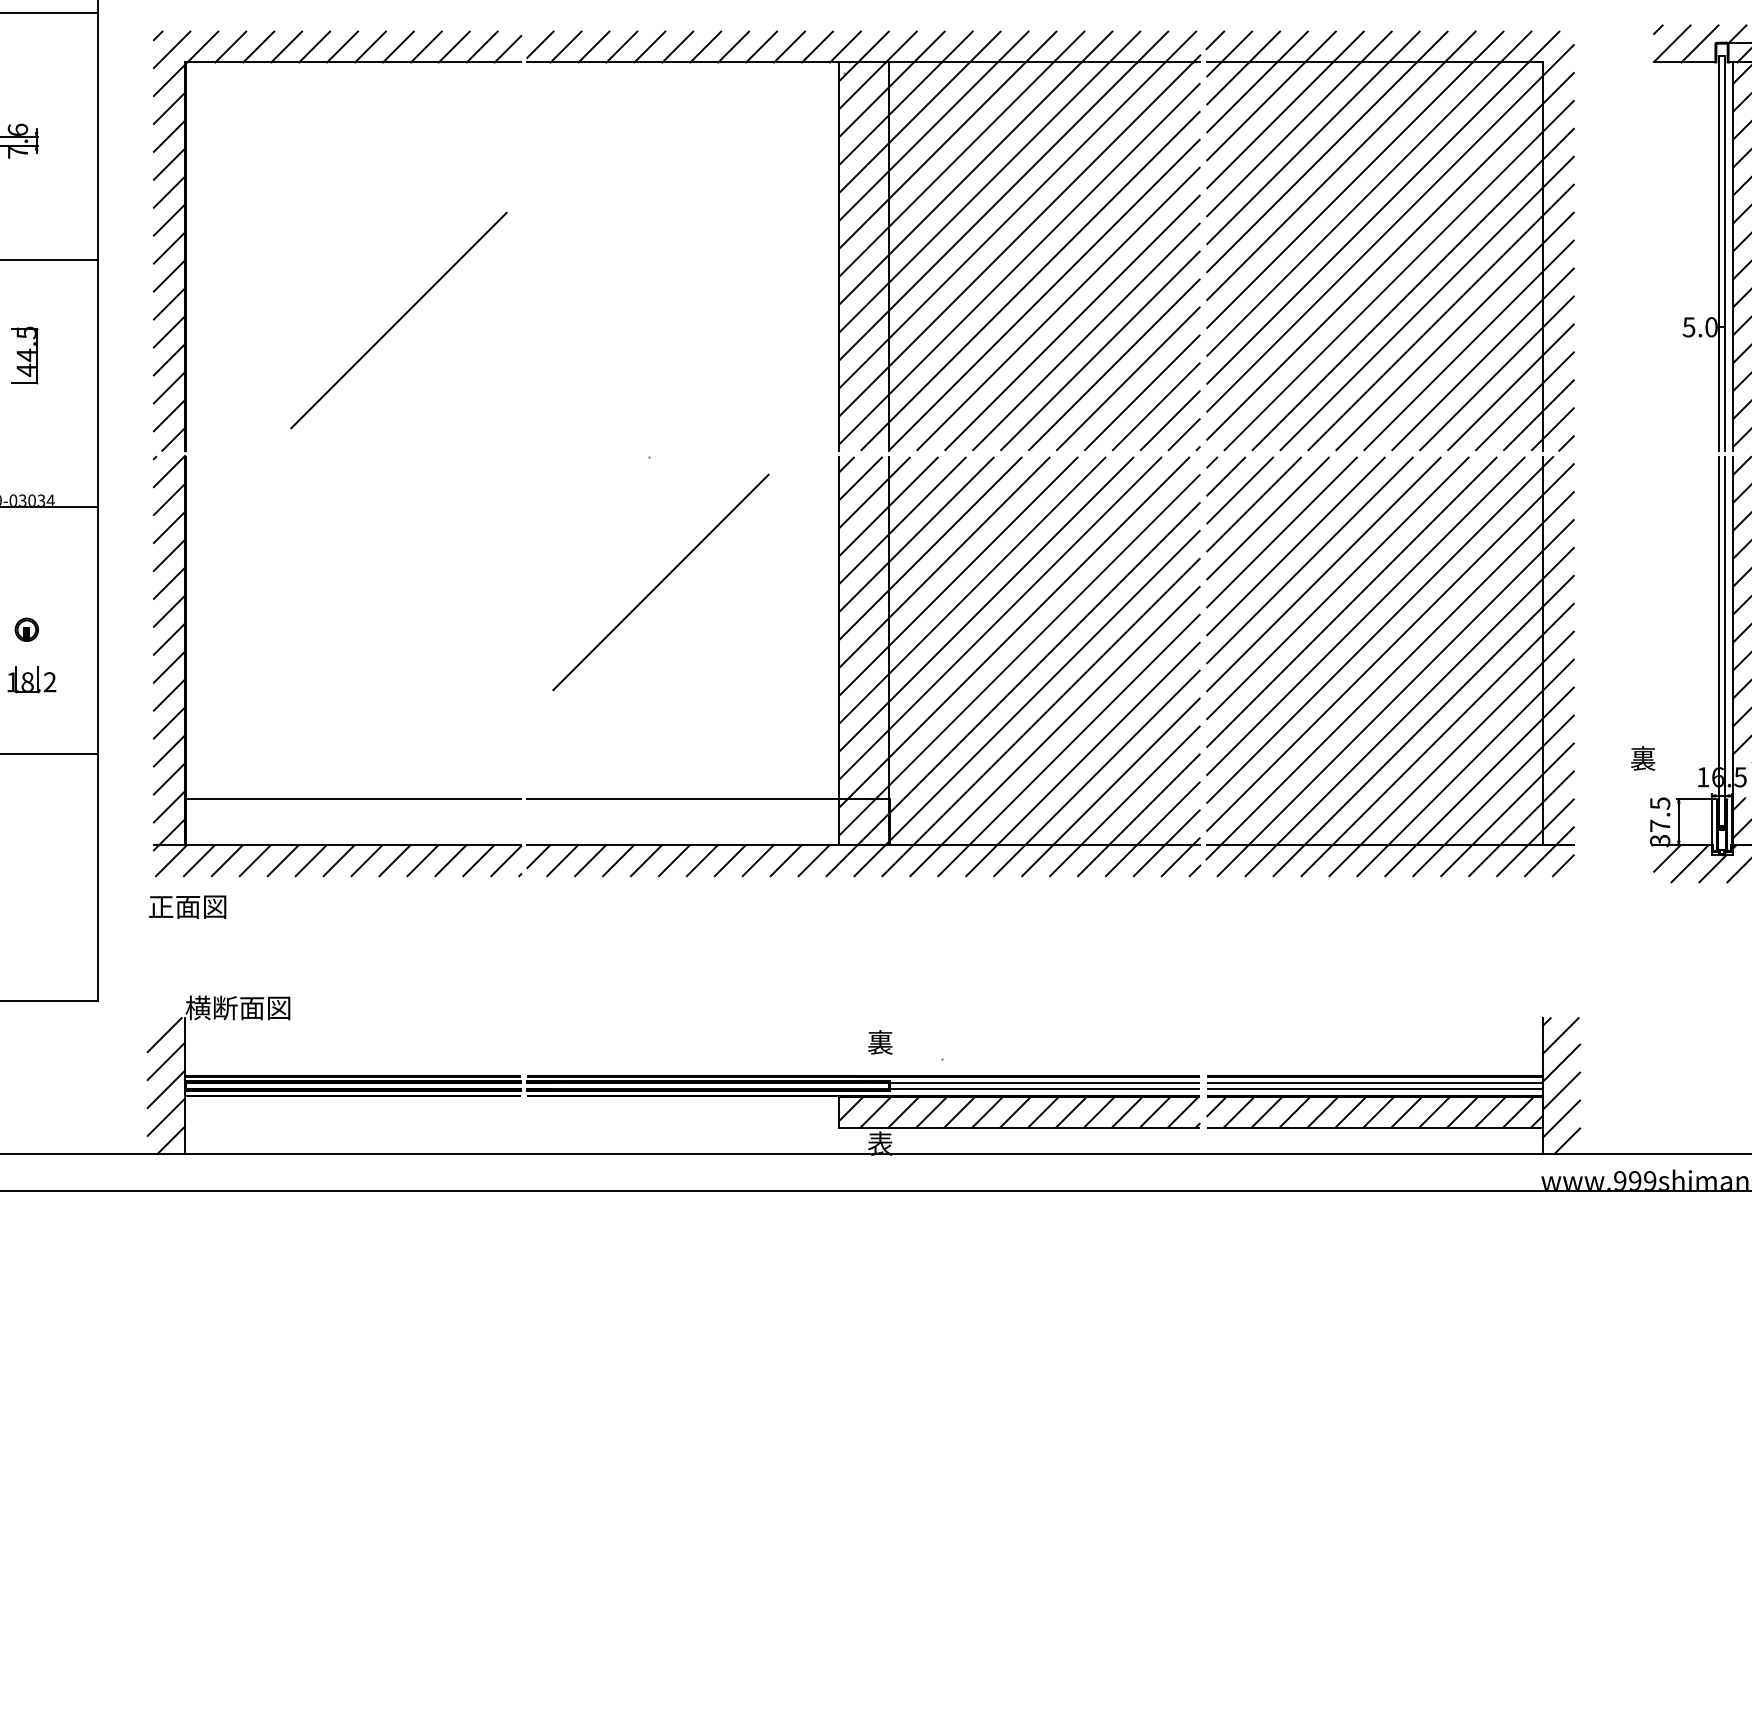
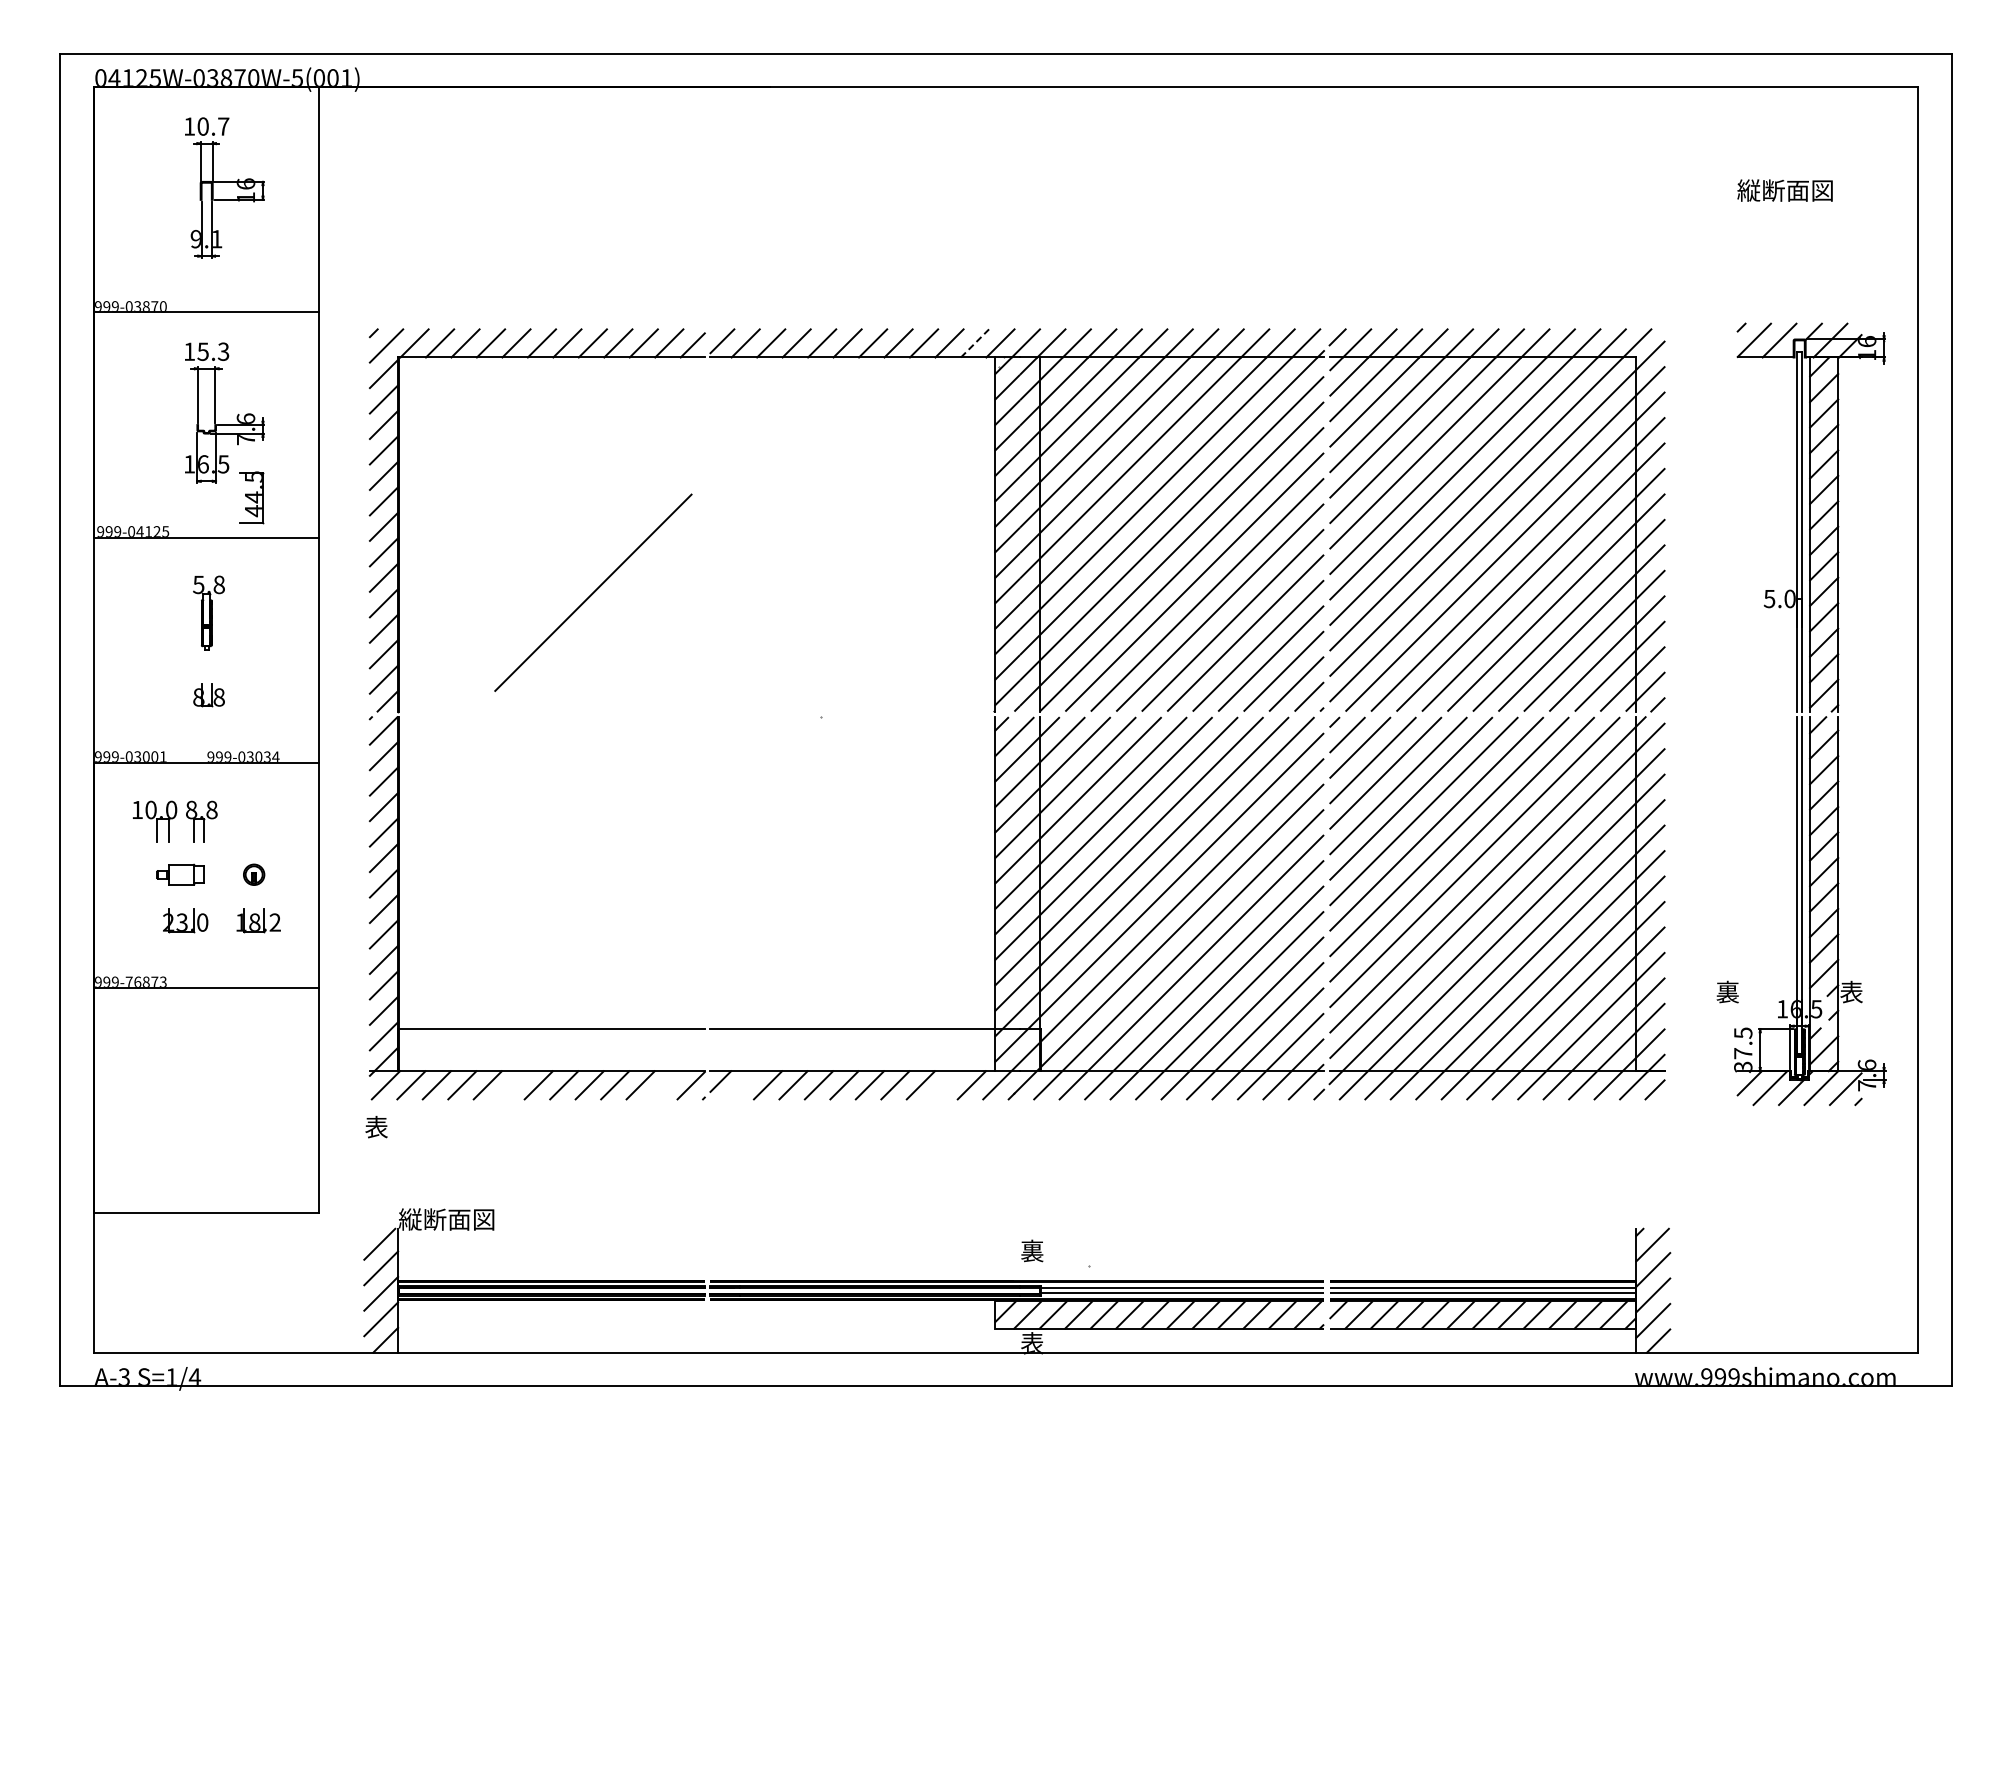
line: (816, 47) -> (974, 343), solid -> dashed
part: (23, 355) -> (251, 497), moved
line: (661, 582) -> (832, 831), removed
line: (311, 860) -> (513, 1085), removed
line: (479, 860) -> (666, 1085), removed
line: (562, 860) -> (742, 1085), removed
line: (786, 860) -> (946, 1085), removed
text: (187, 905) -> (400, 1126), 正面図 -> 表
text: (197, 1007) -> (409, 1219), 横断面図 -> 縦断面図

